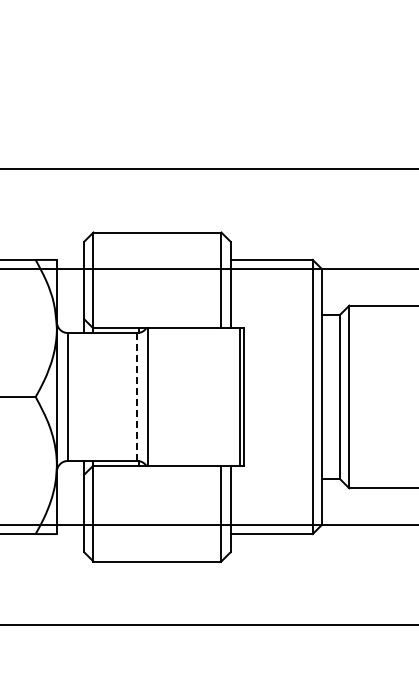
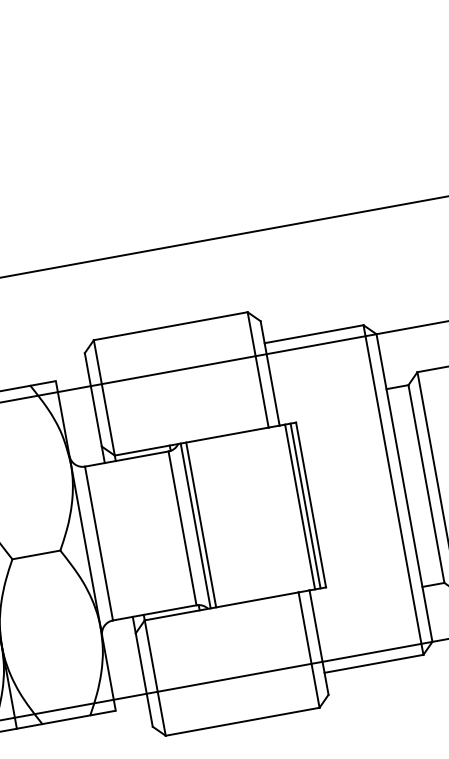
line: (152, 396) -> (200, 524), added
line: (235, 396) -> (300, 506), added
line: (137, 397) -> (182, 528), dashed -> solid

